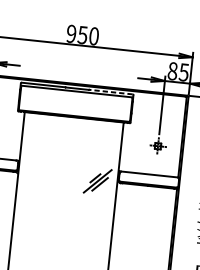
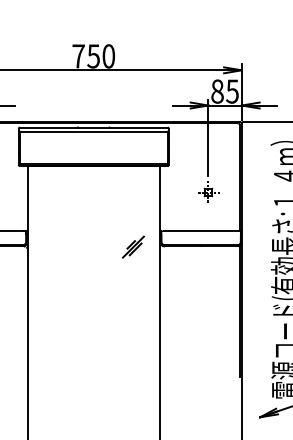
text: (71, 34) -> (78, 56), 950 -> 750
line: (110, 91) -> (138, 127), dashed -> solid
part: (96, 180) -> (132, 246), size x0.62

